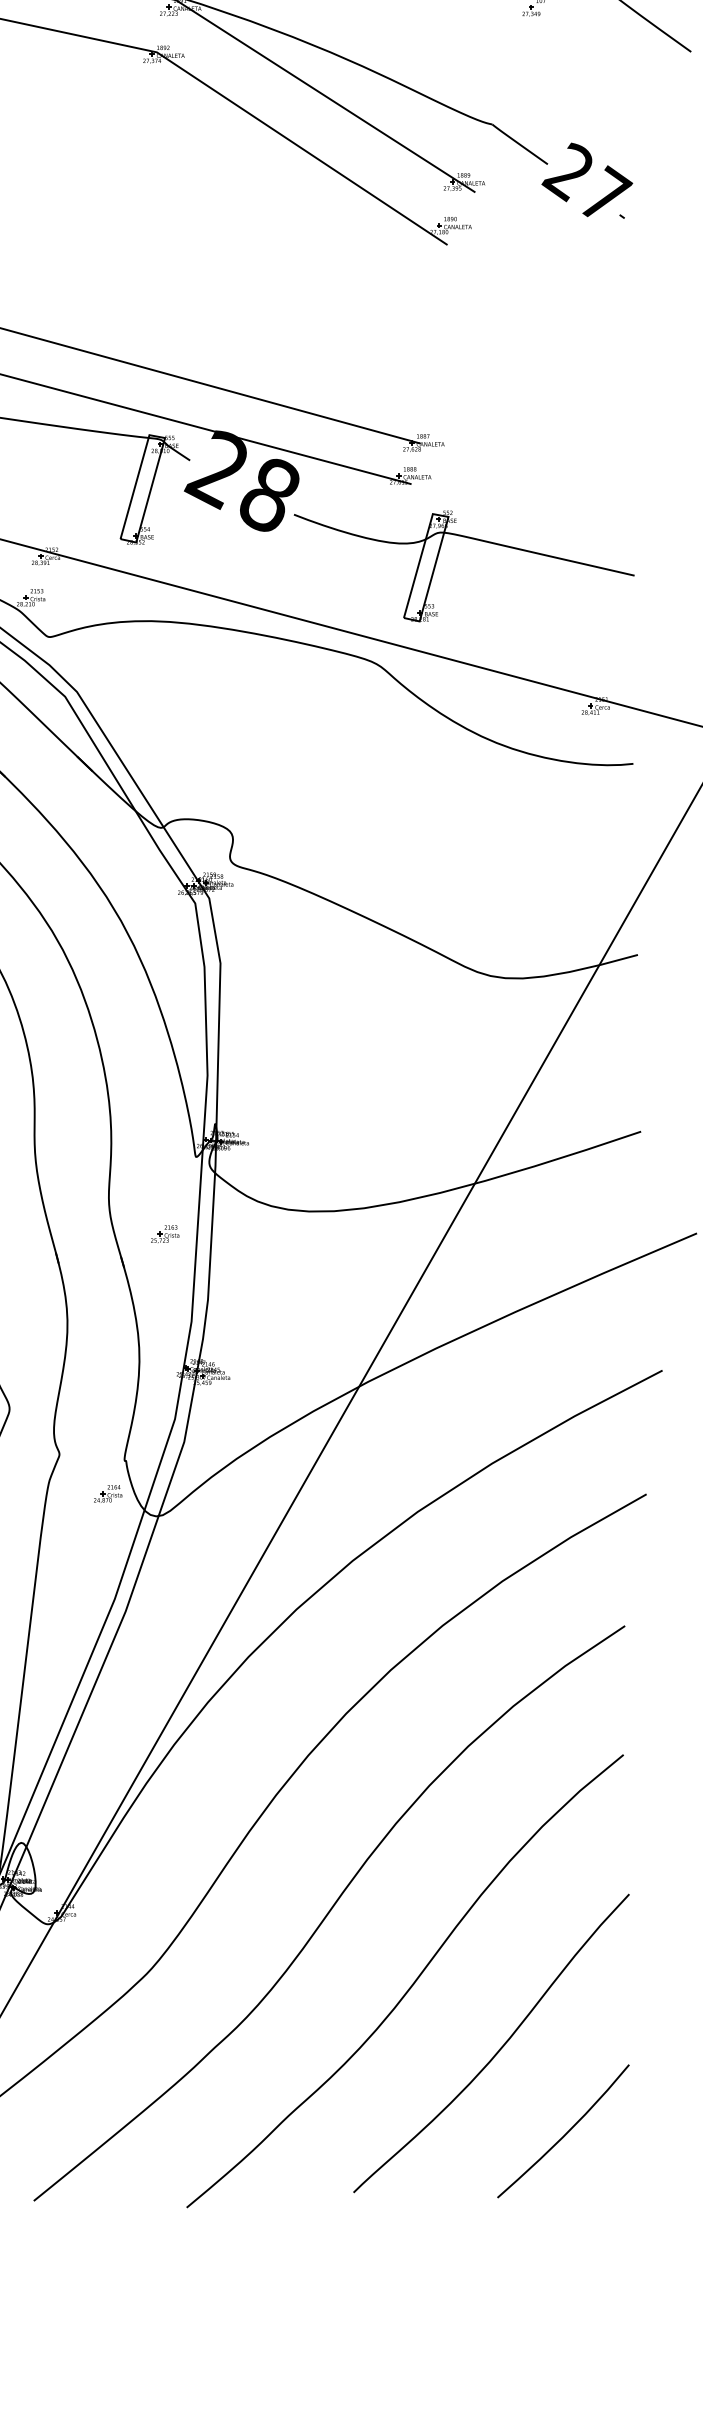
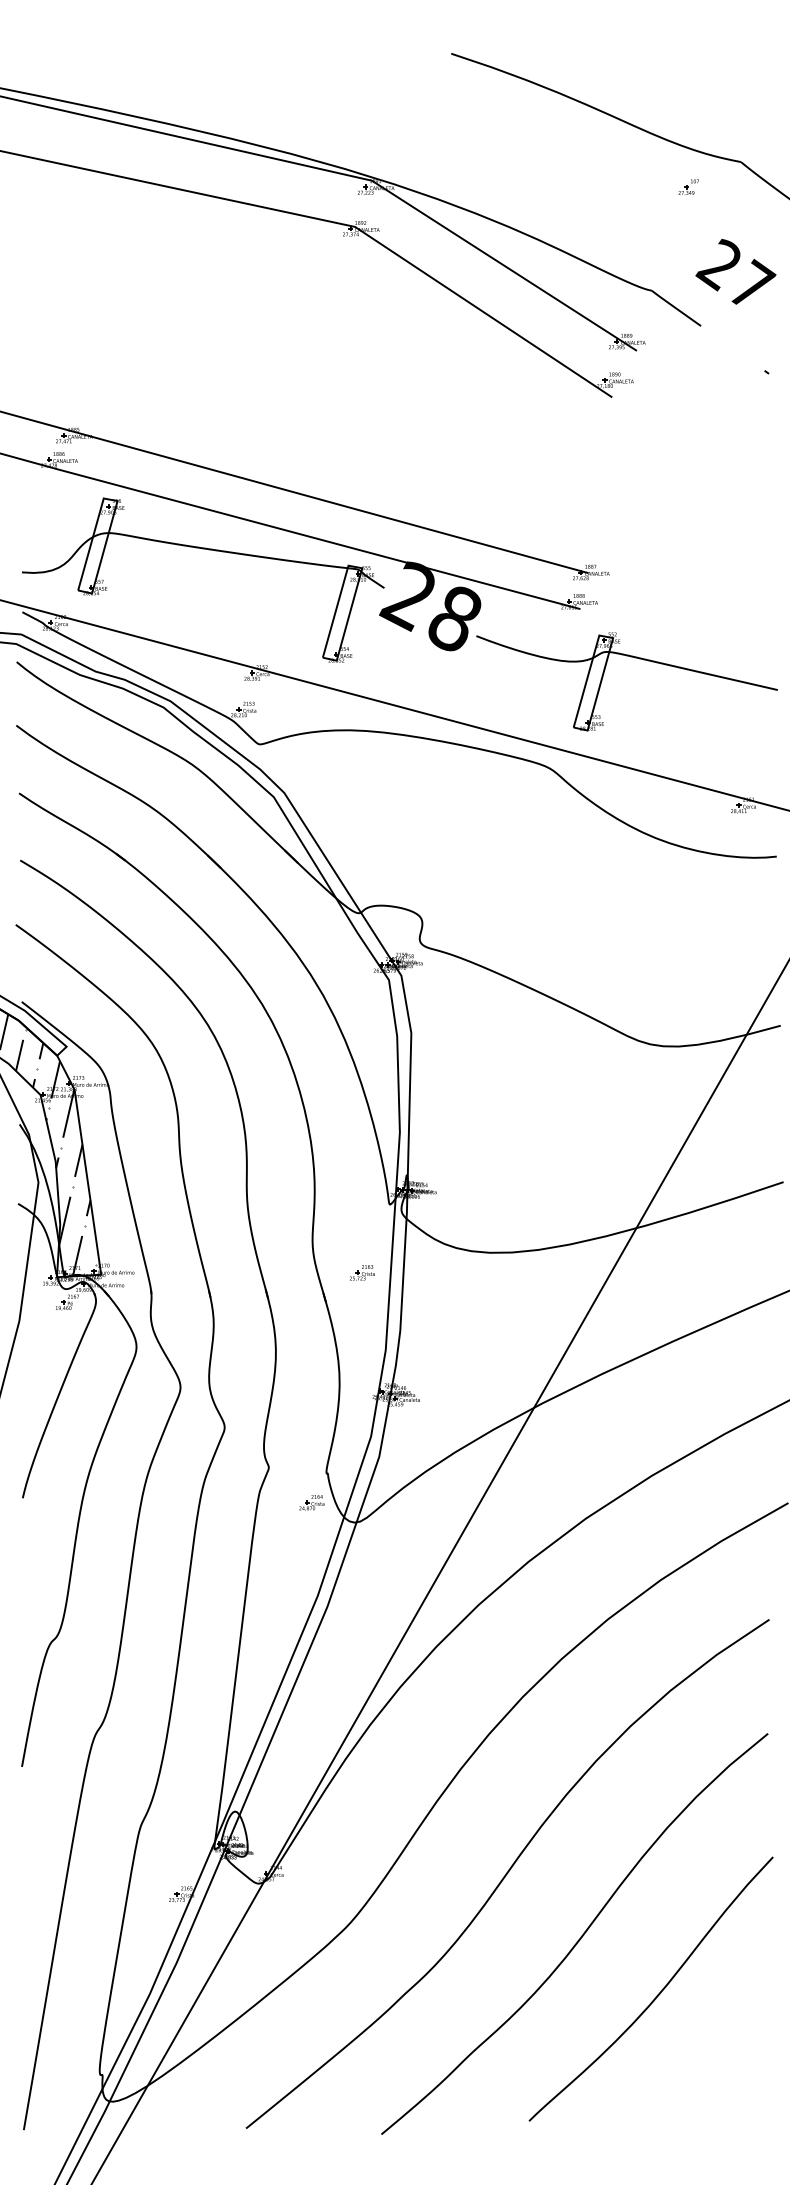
text: (586, 179) -> (735, 271), moved
curve: (565, 2133) -> (716, 2068), removed

